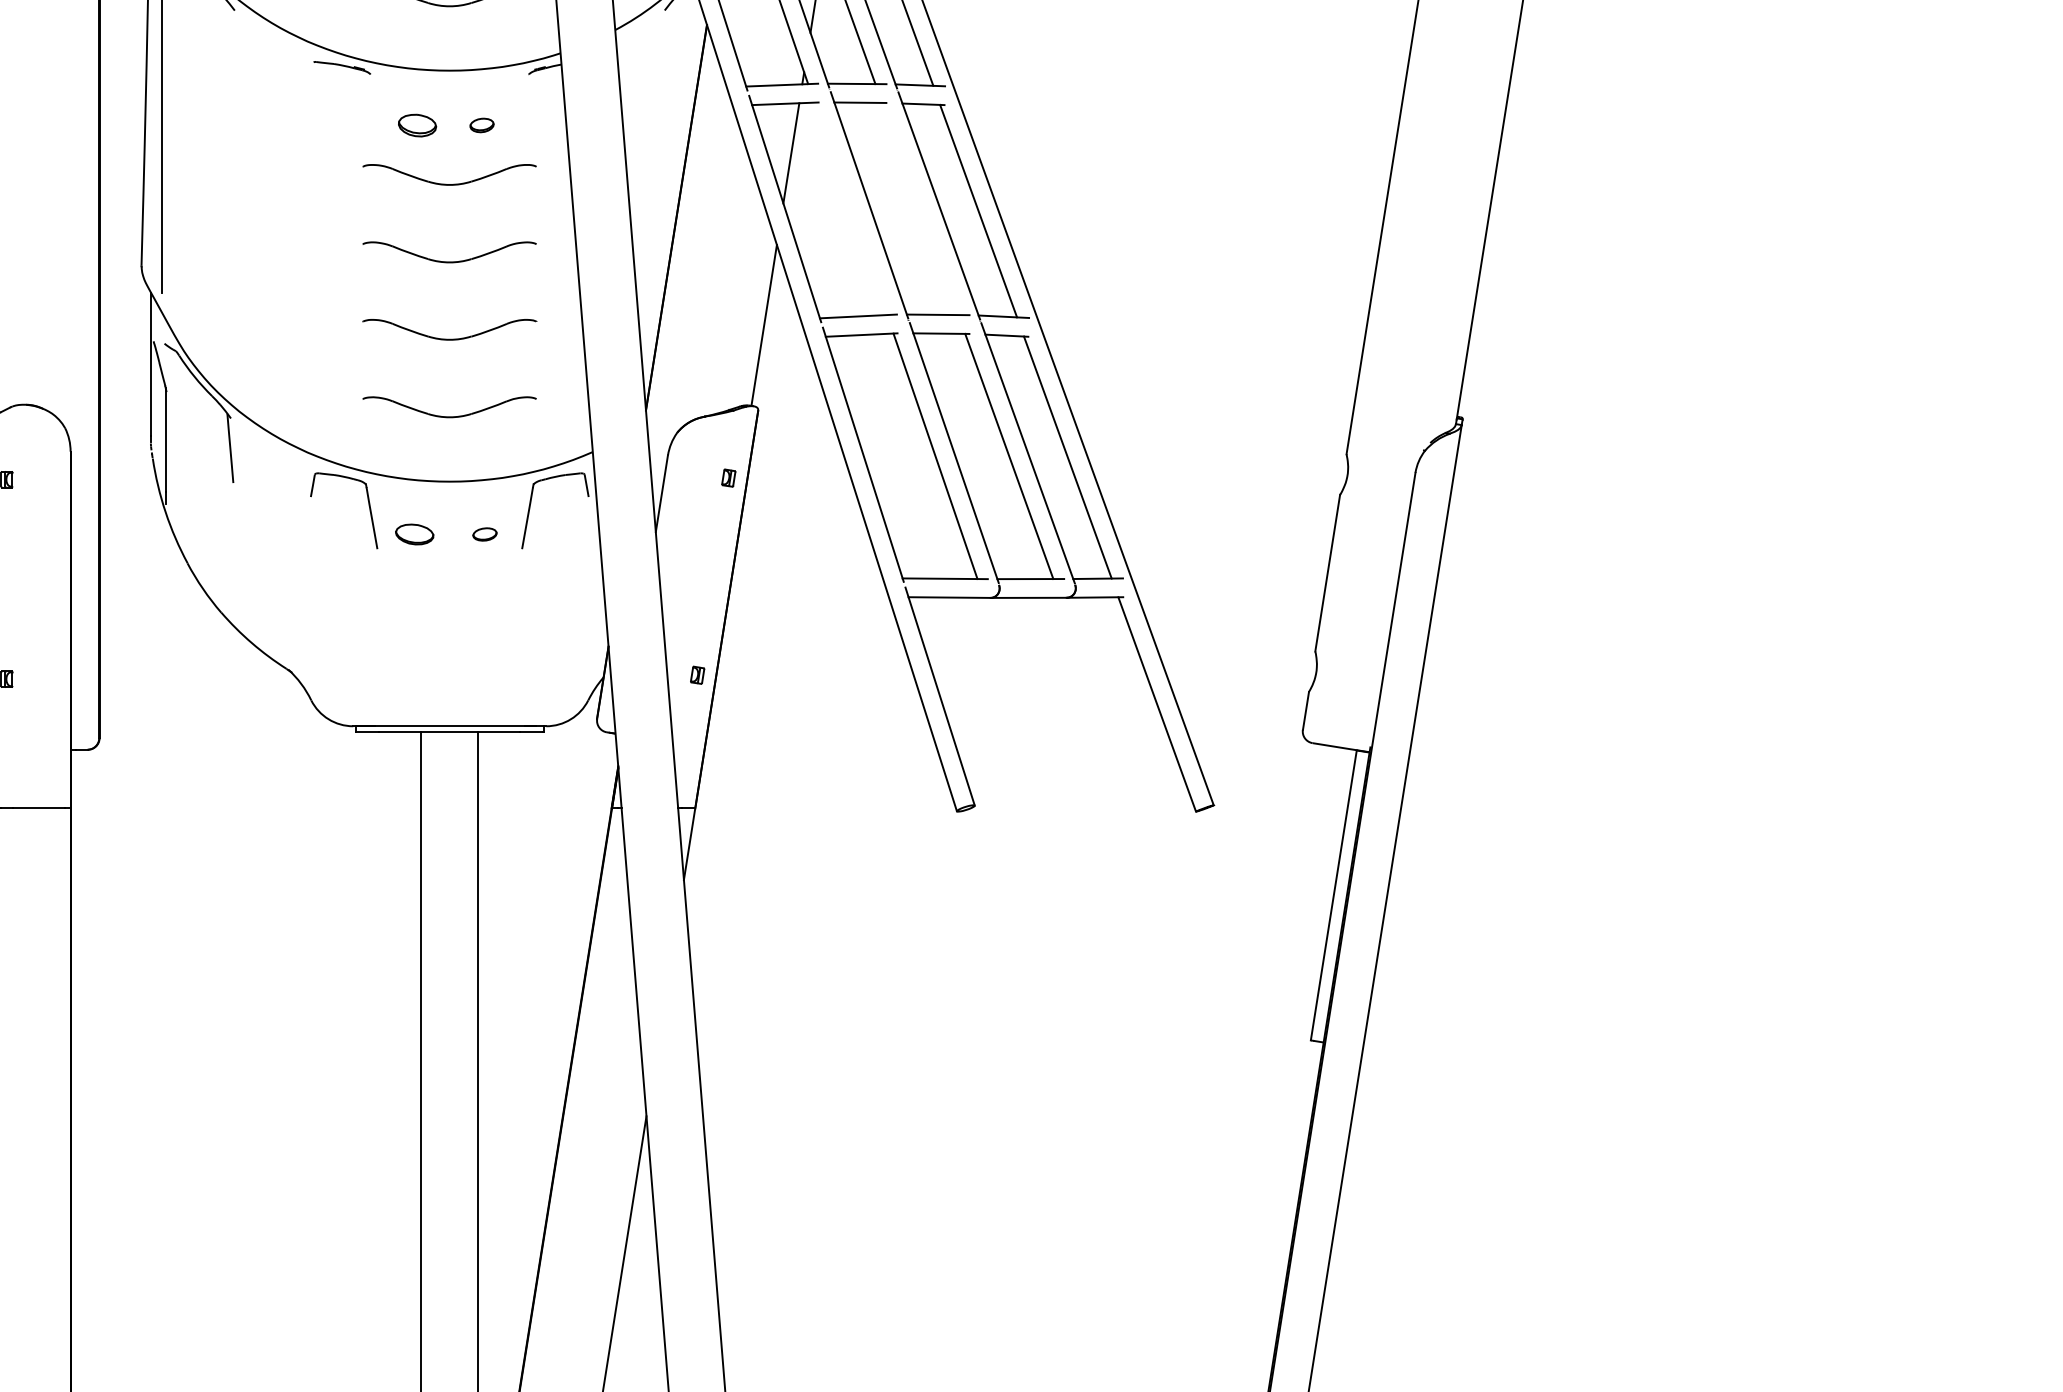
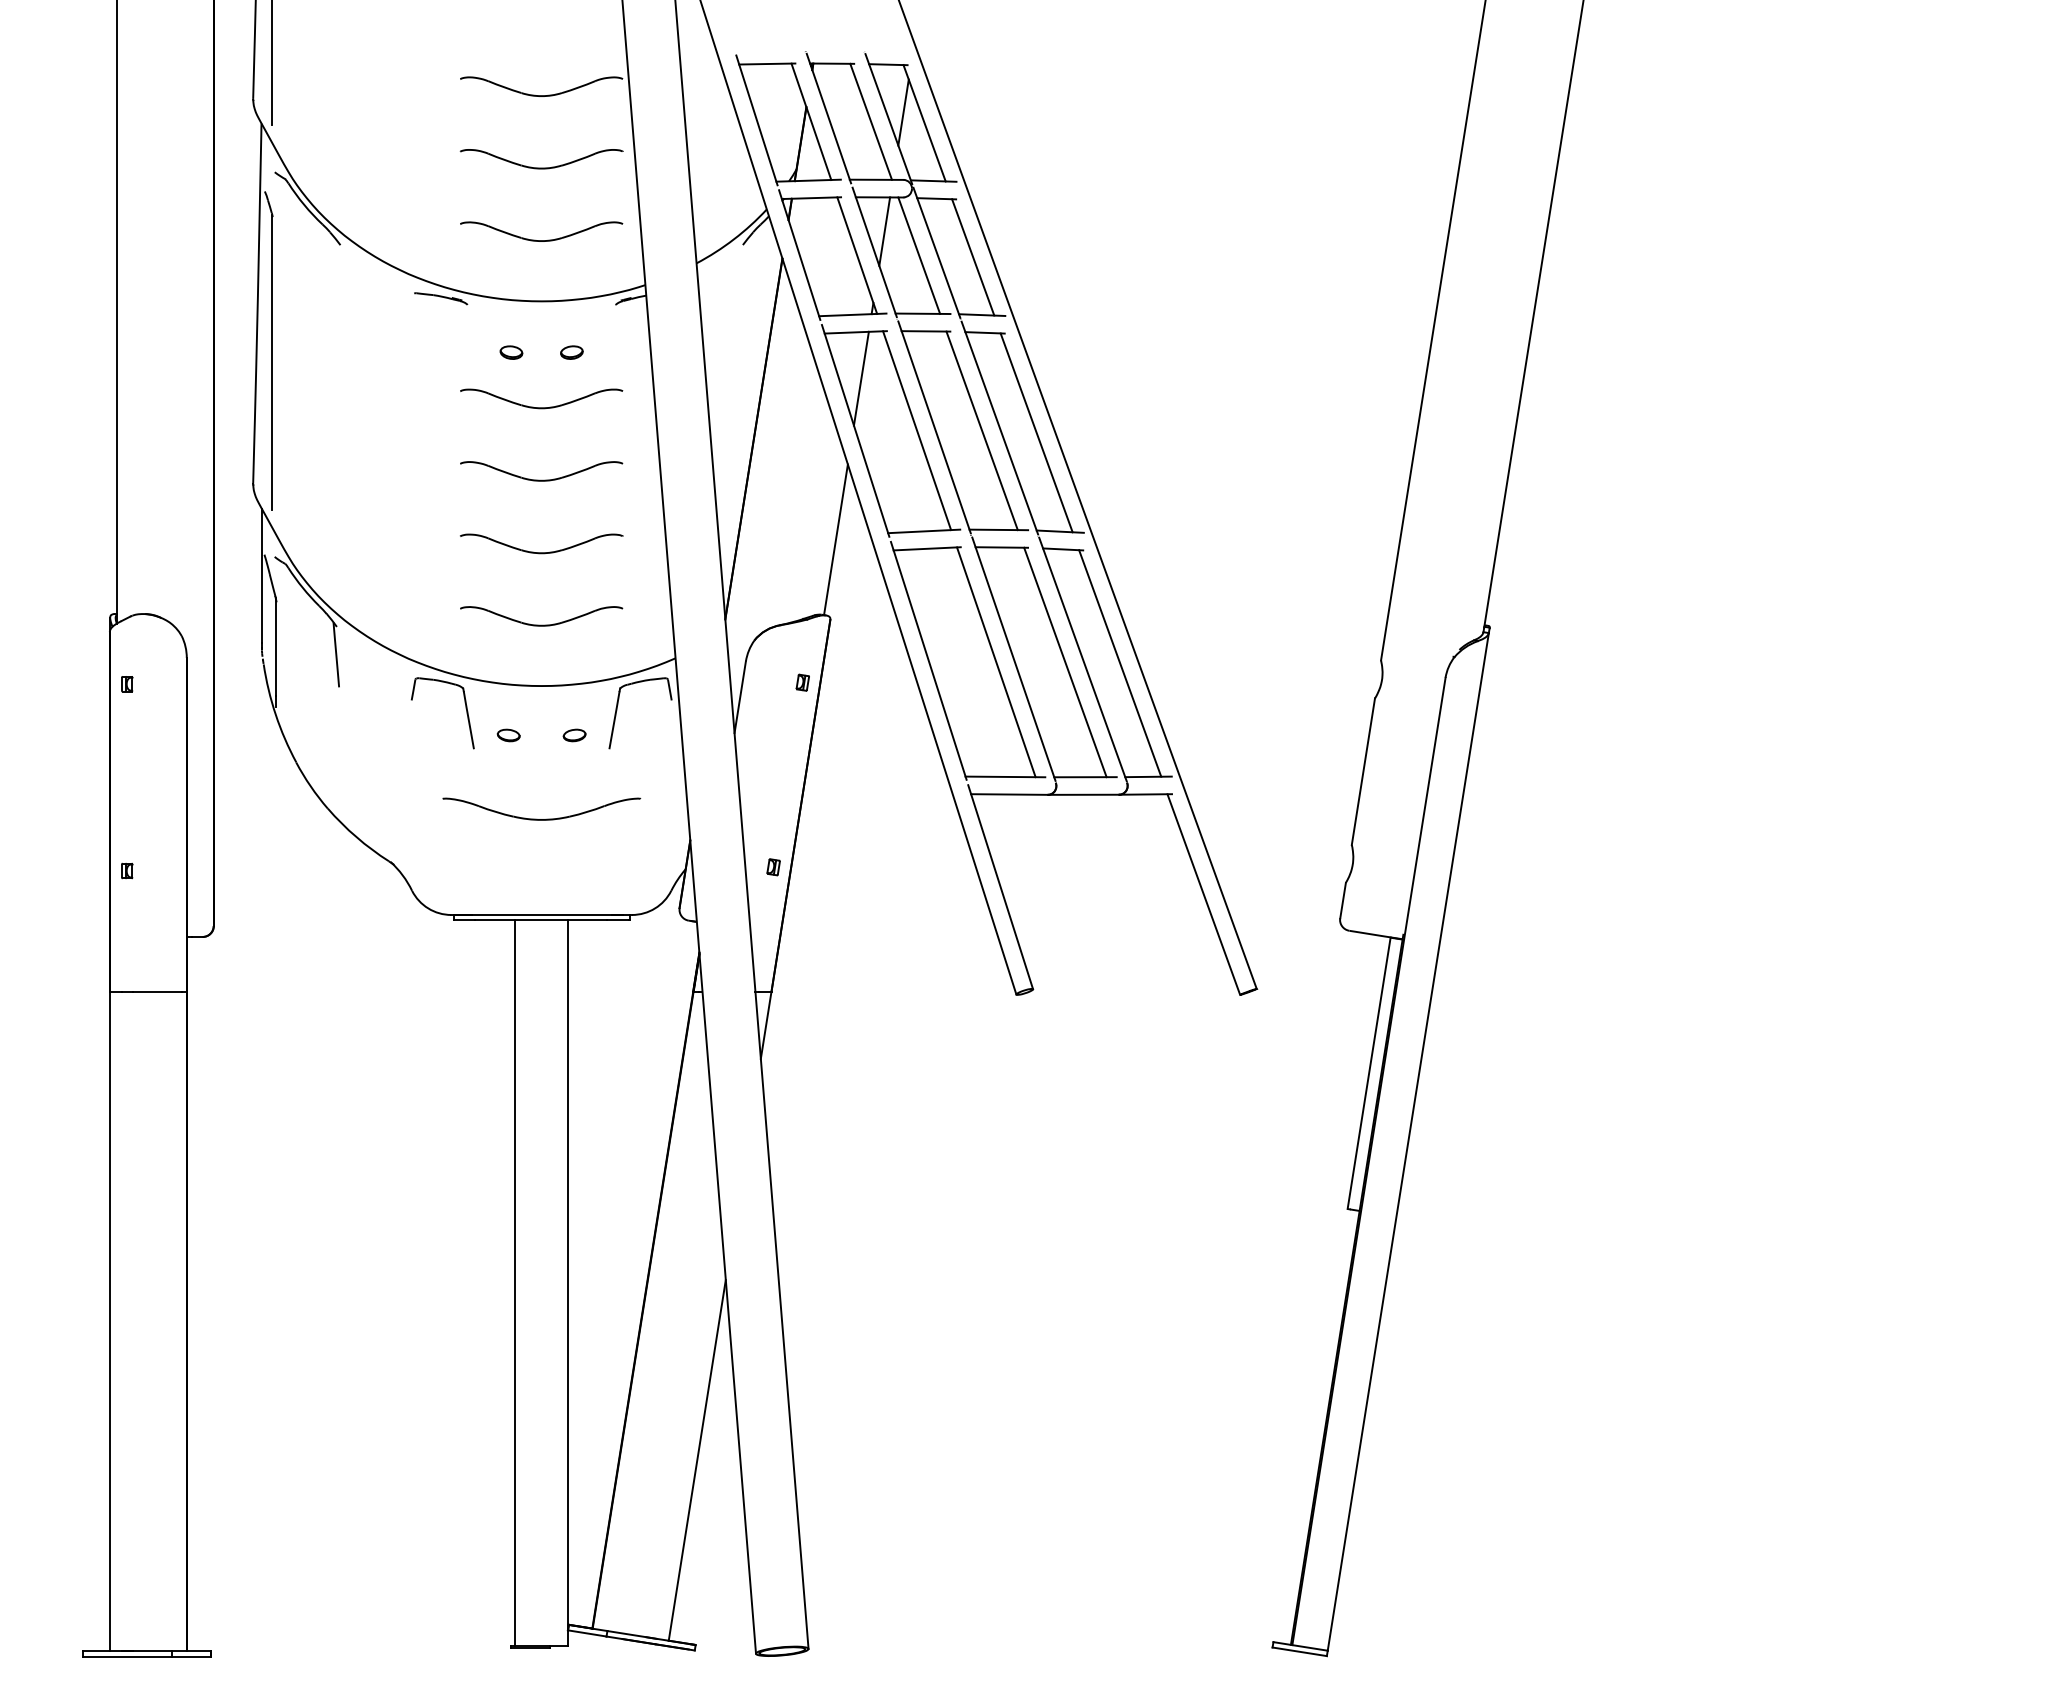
part: (417, 125) -> (511, 352), size x0.62
line: (851, 208) -> (917, 430), added
line: (919, 208) -> (981, 430), added
part: (414, 534) -> (508, 735), size x0.62
part: (445, 623) -> (537, 818), added

